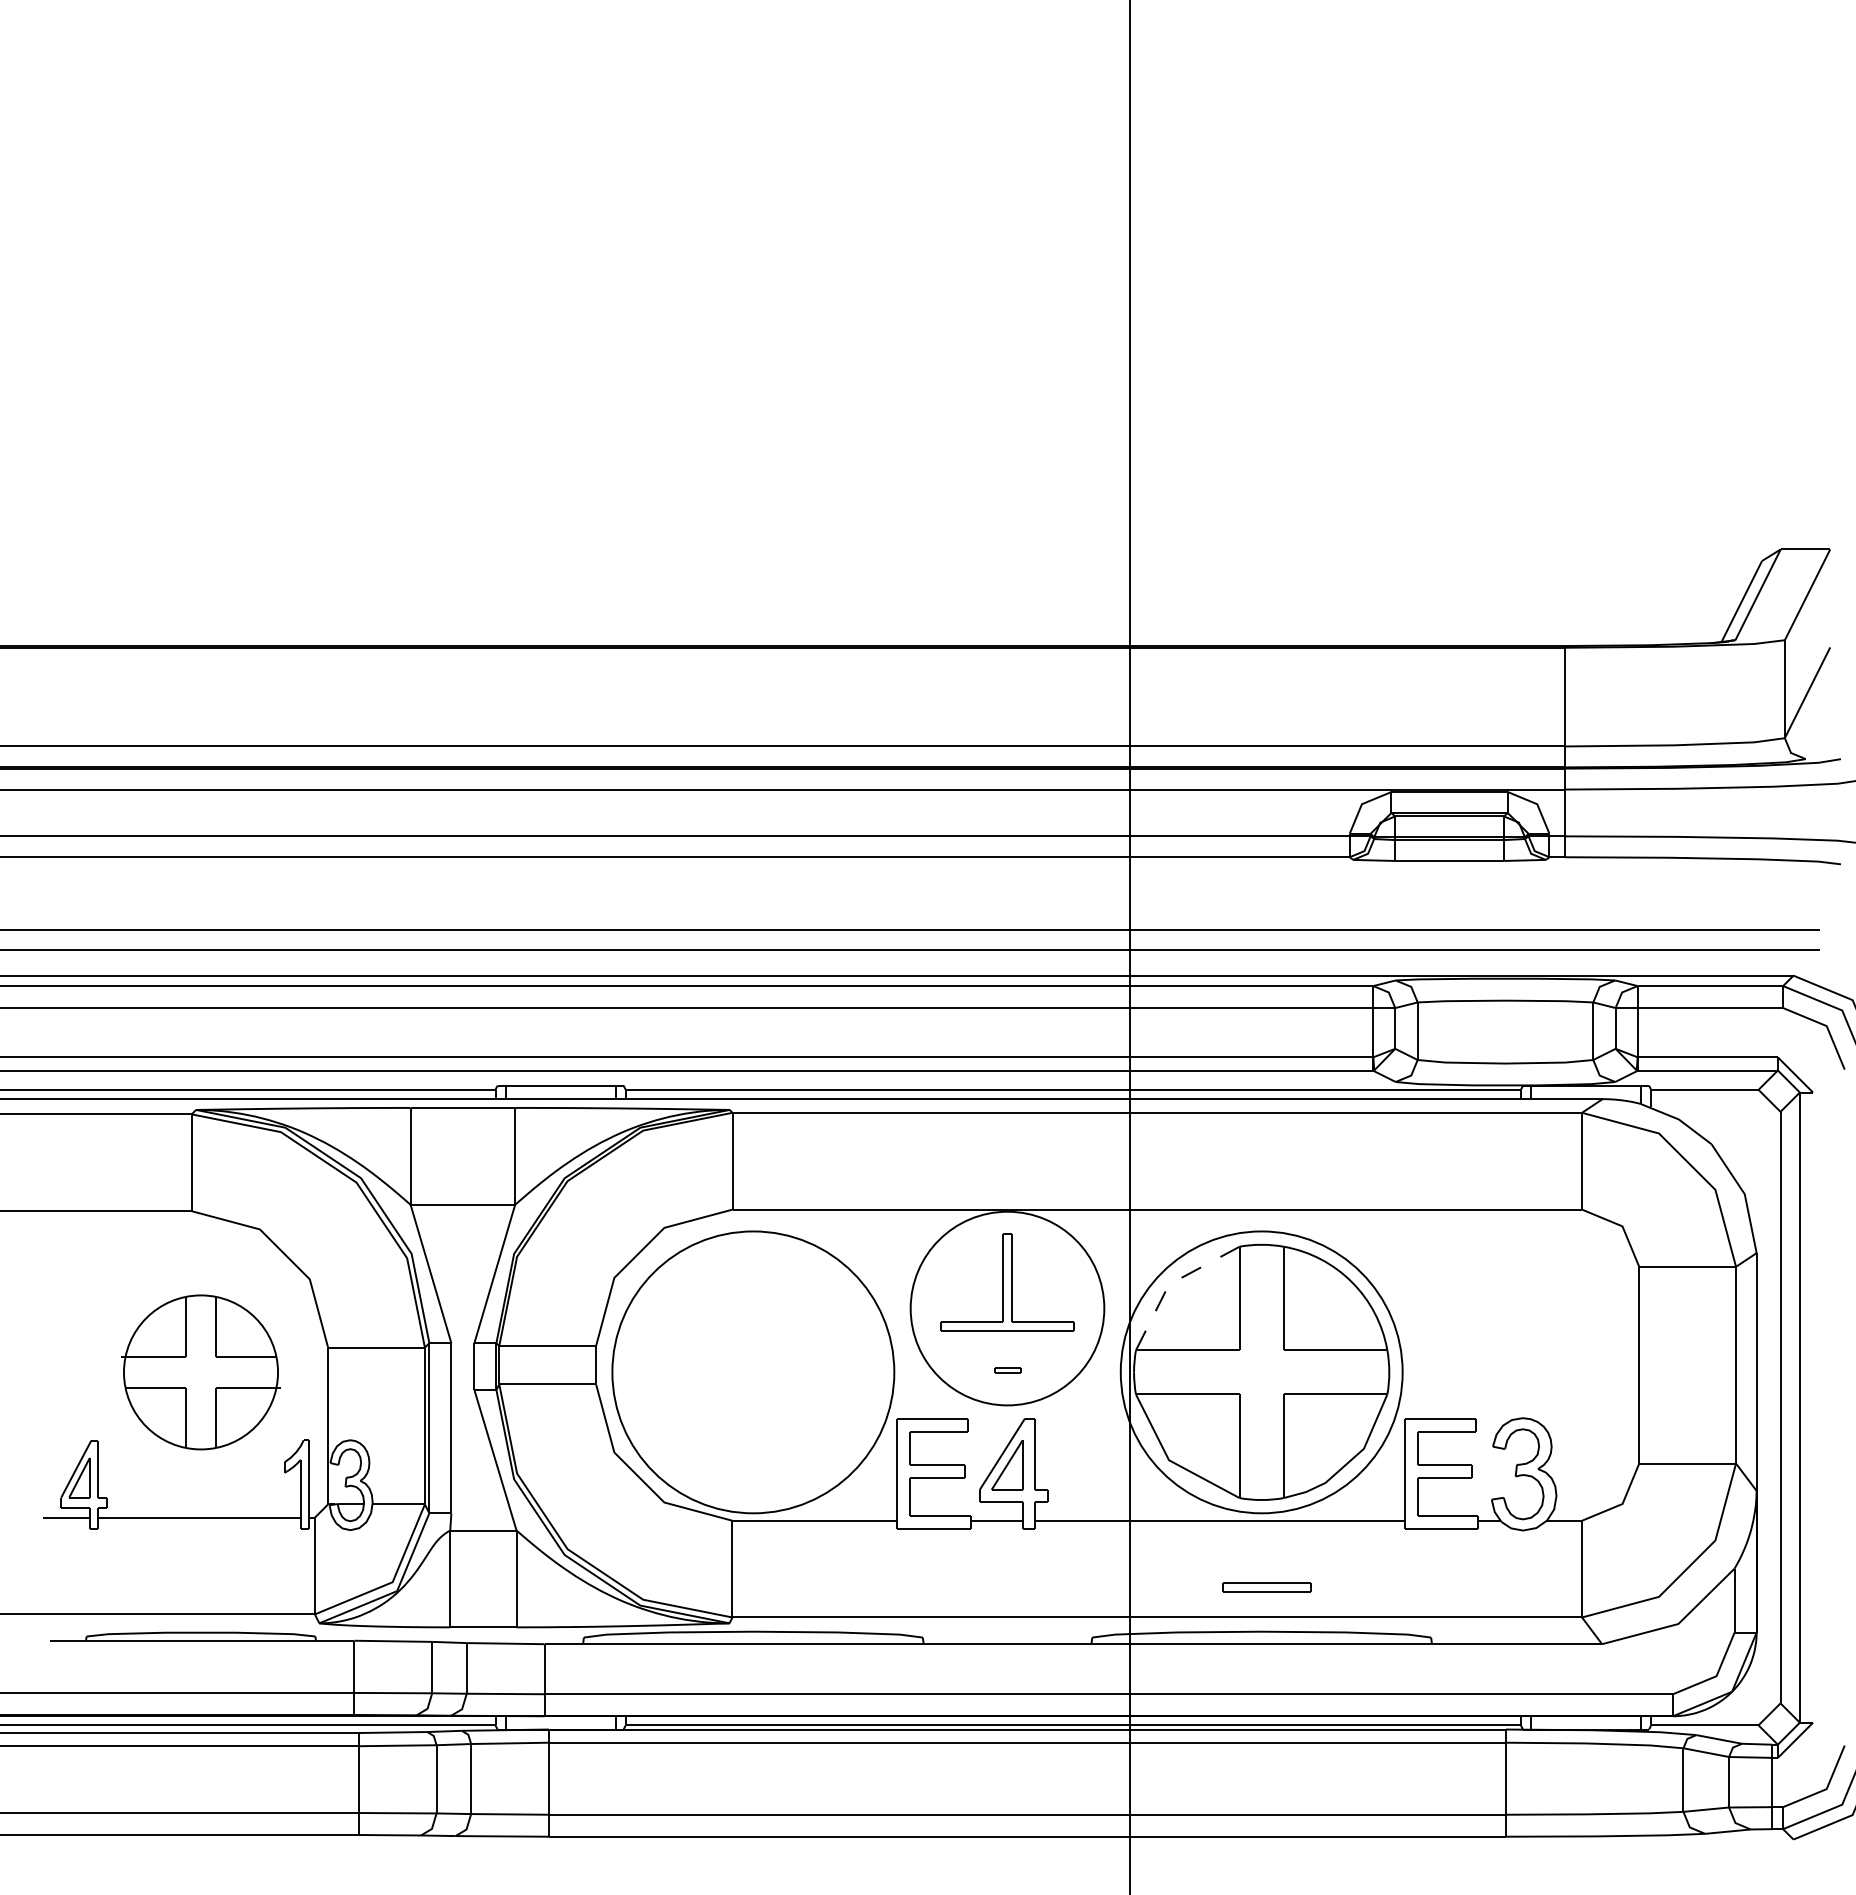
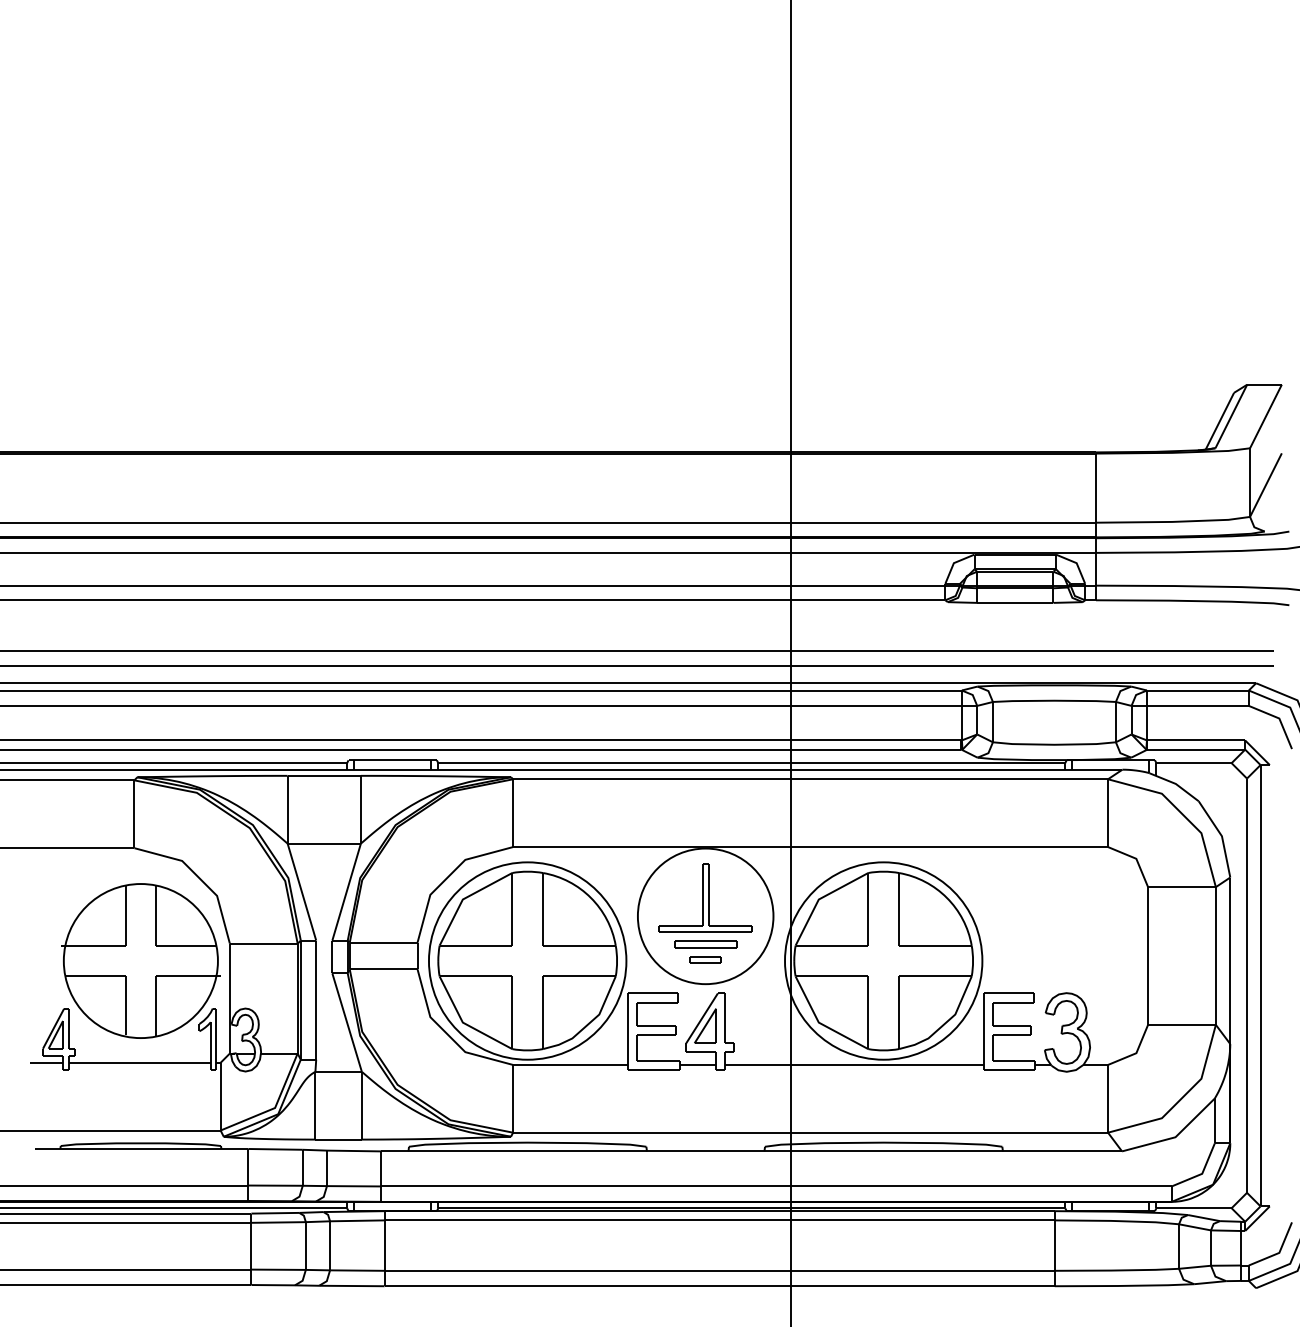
line: (1171, 1283) -> (820, 898), dashed -> solid
part: (1007, 1370) -> (705, 959), size x1.67
part: (200, 1372) -> (140, 961), size x1.43
part: (752, 1372) -> (527, 961), added
part: (1266, 1587) -> (705, 944), moved

